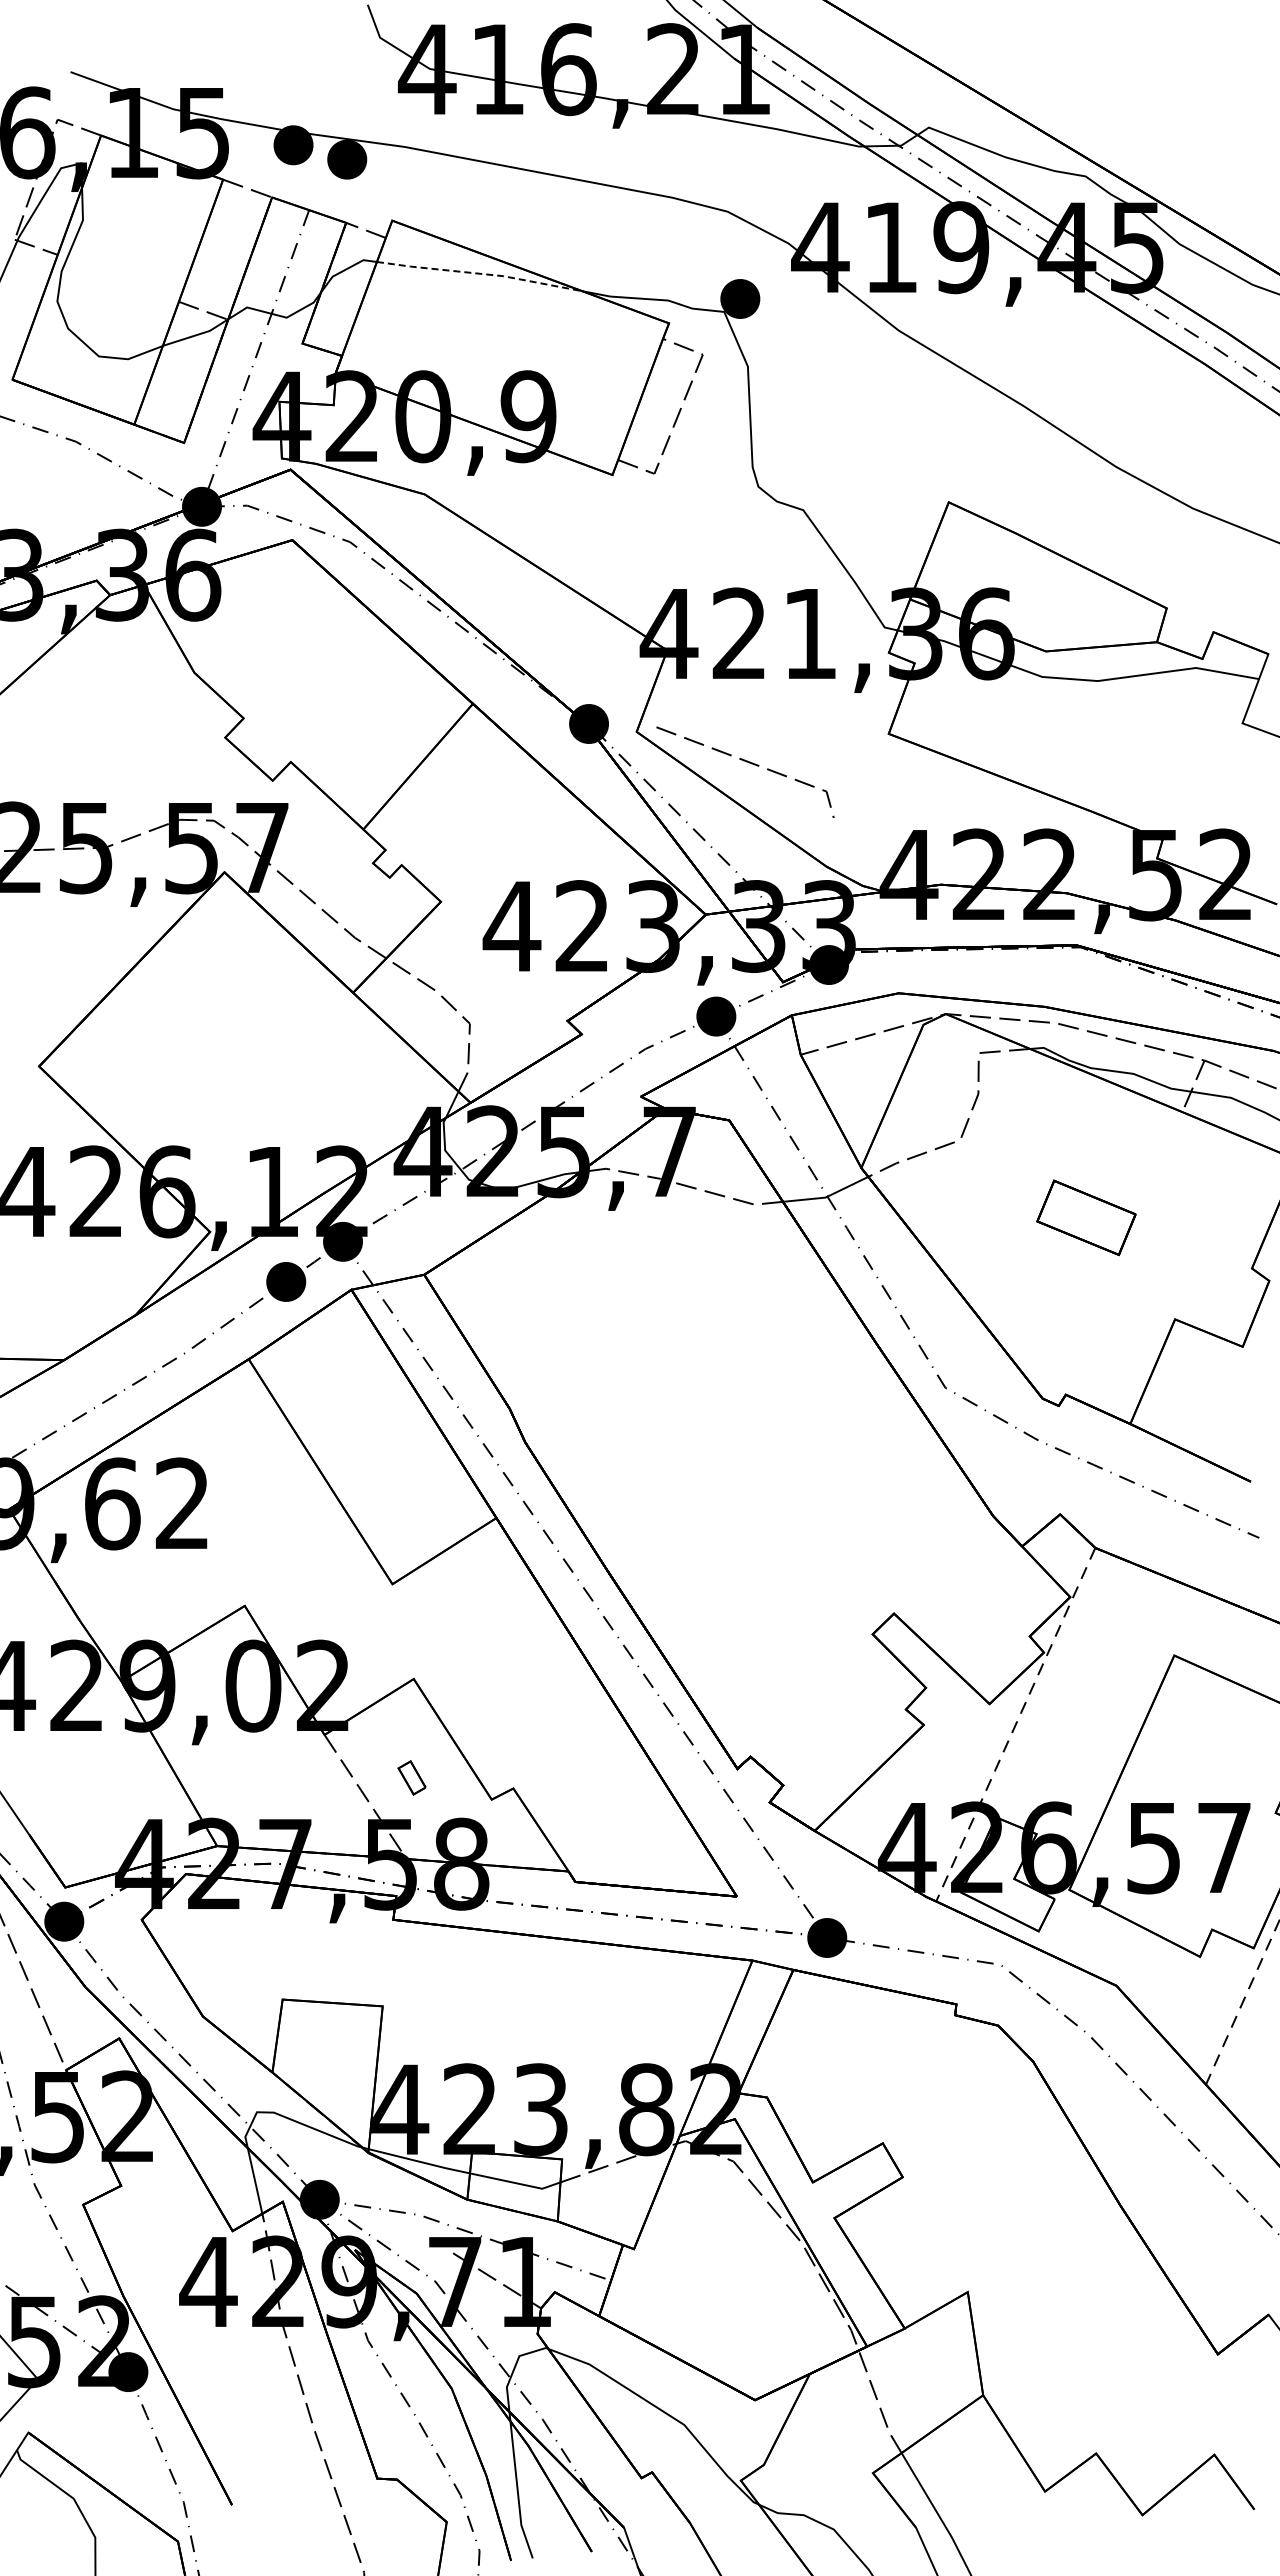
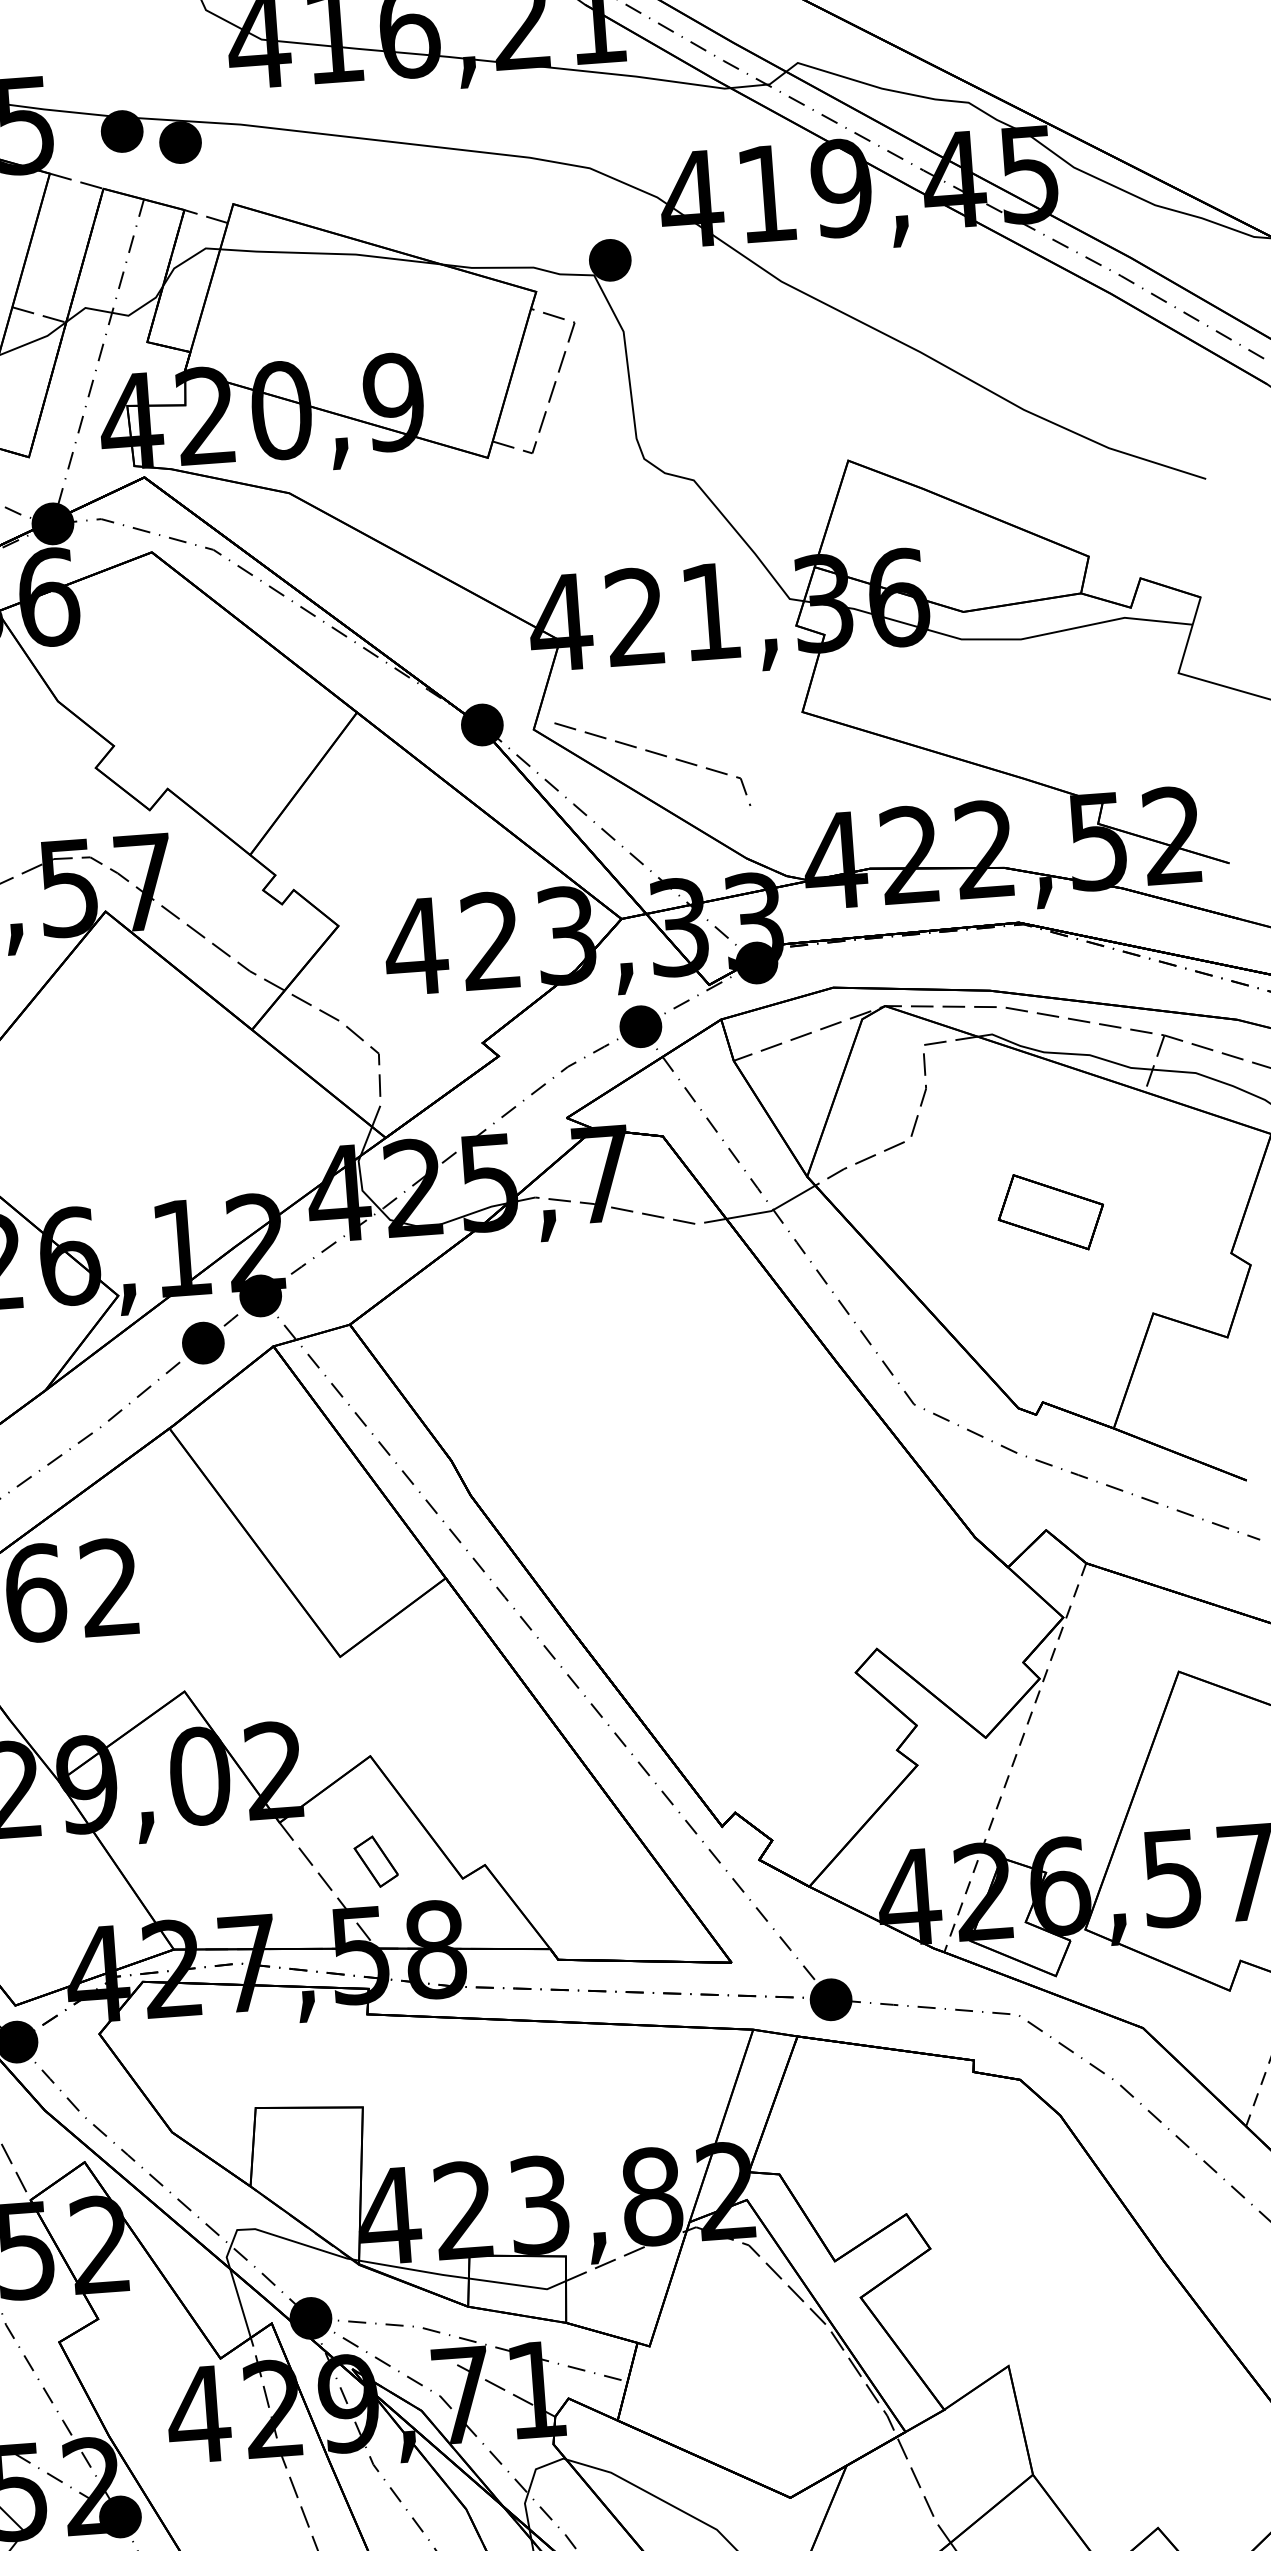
line: (480, 273) -> (331, 253), dashed -> solid
part: (411, 1777) -> (375, 1861), size x1.43

